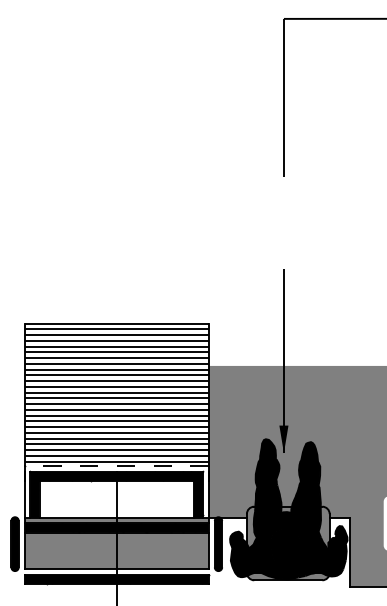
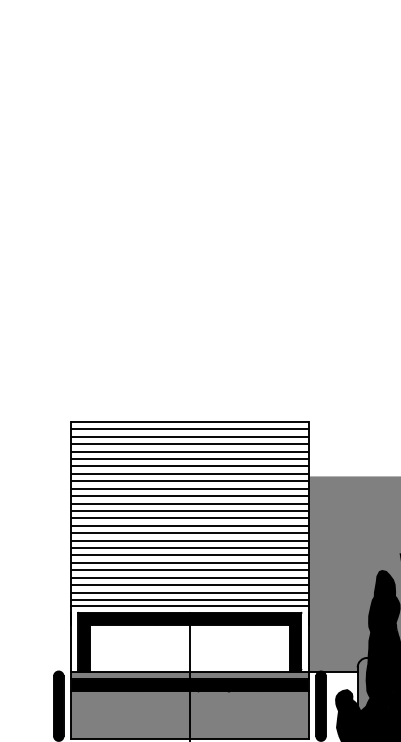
line: (116, 466) -> (189, 606), dashed -> solid

